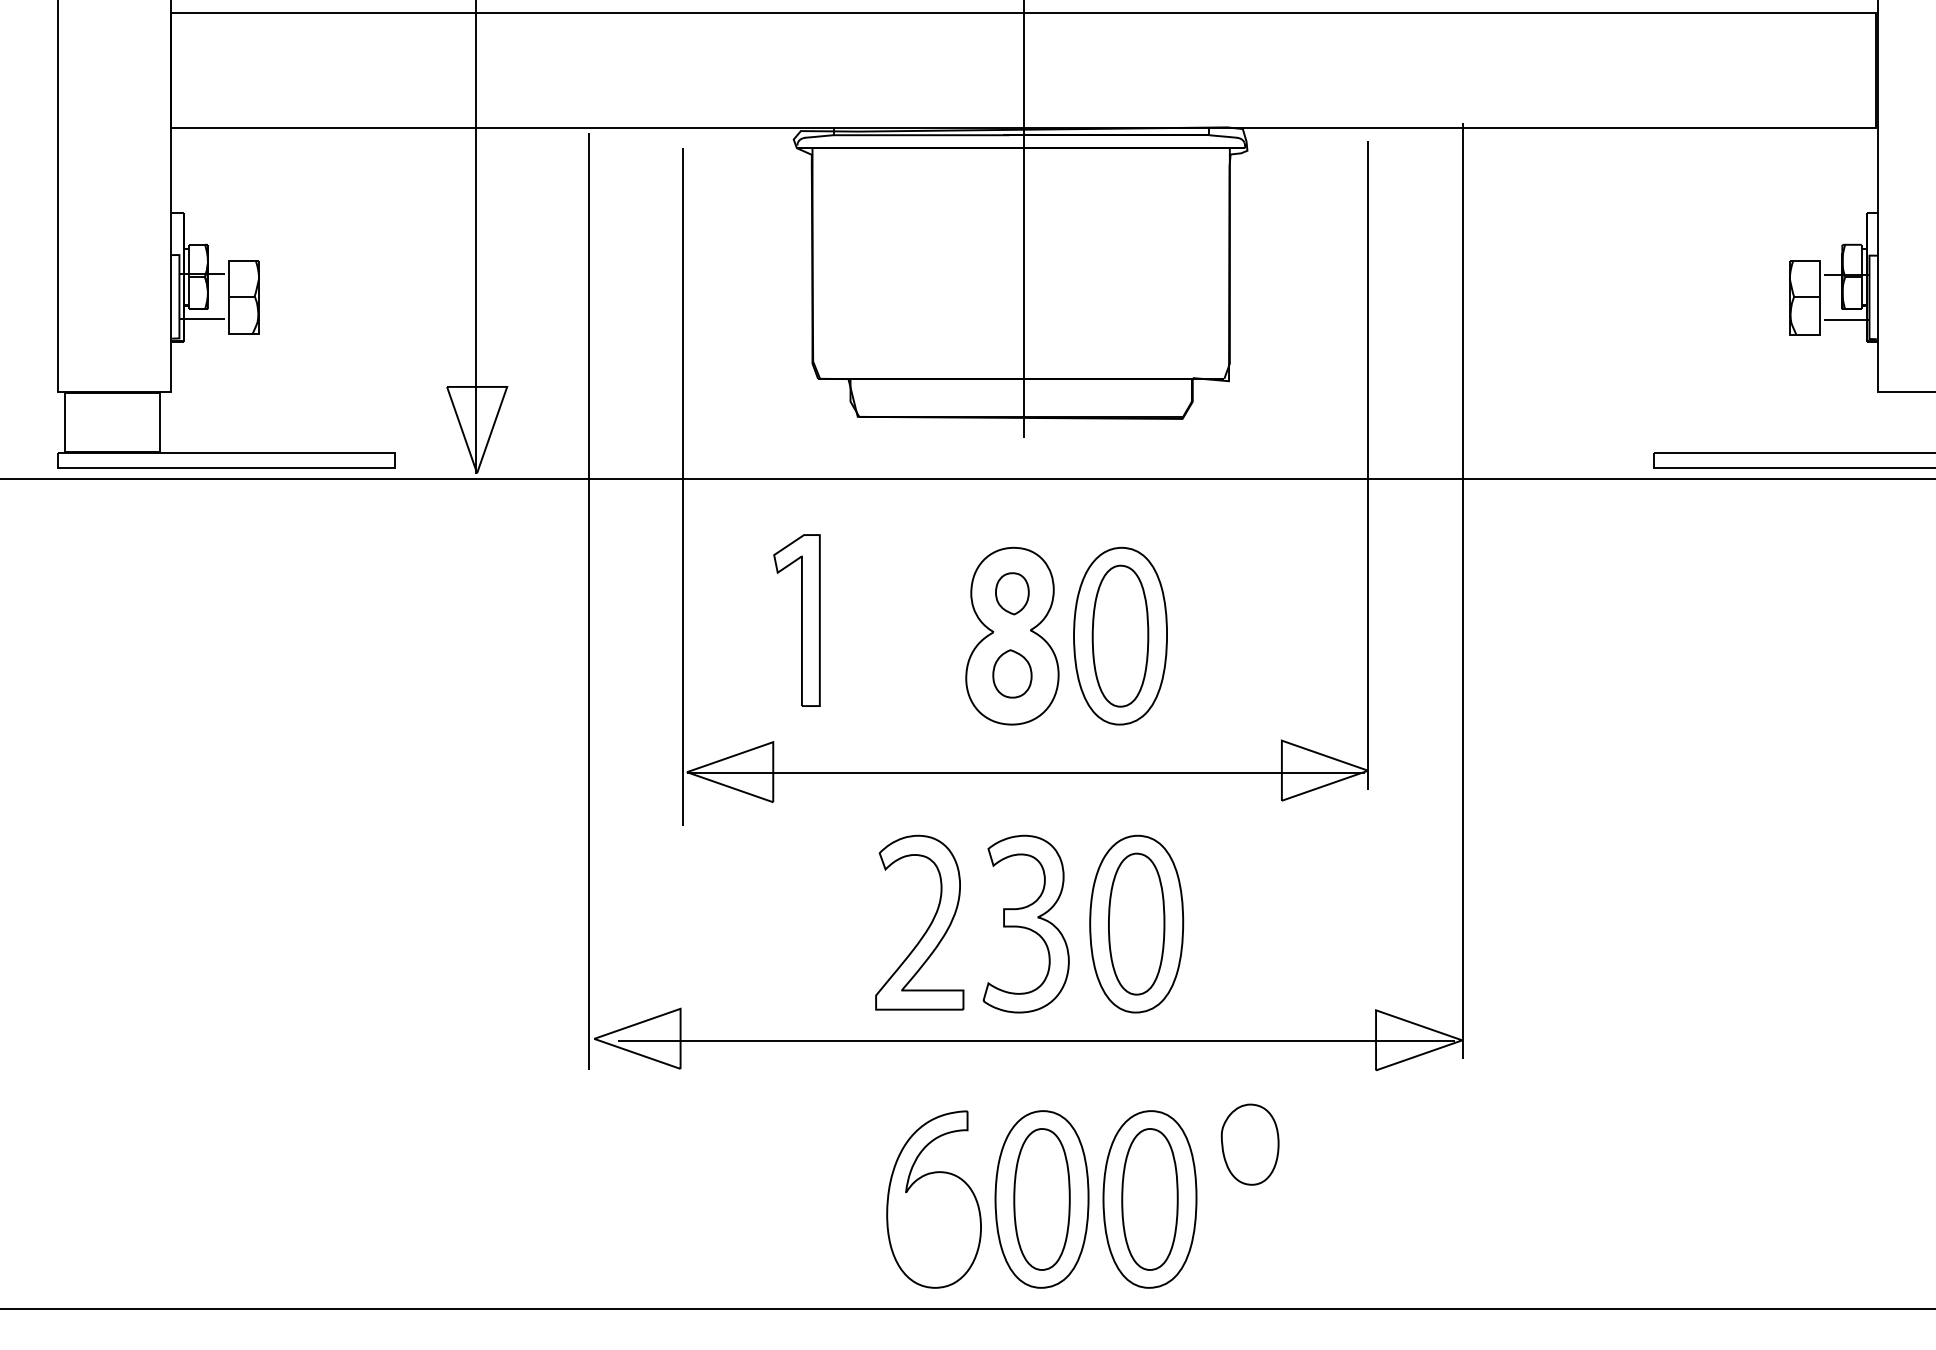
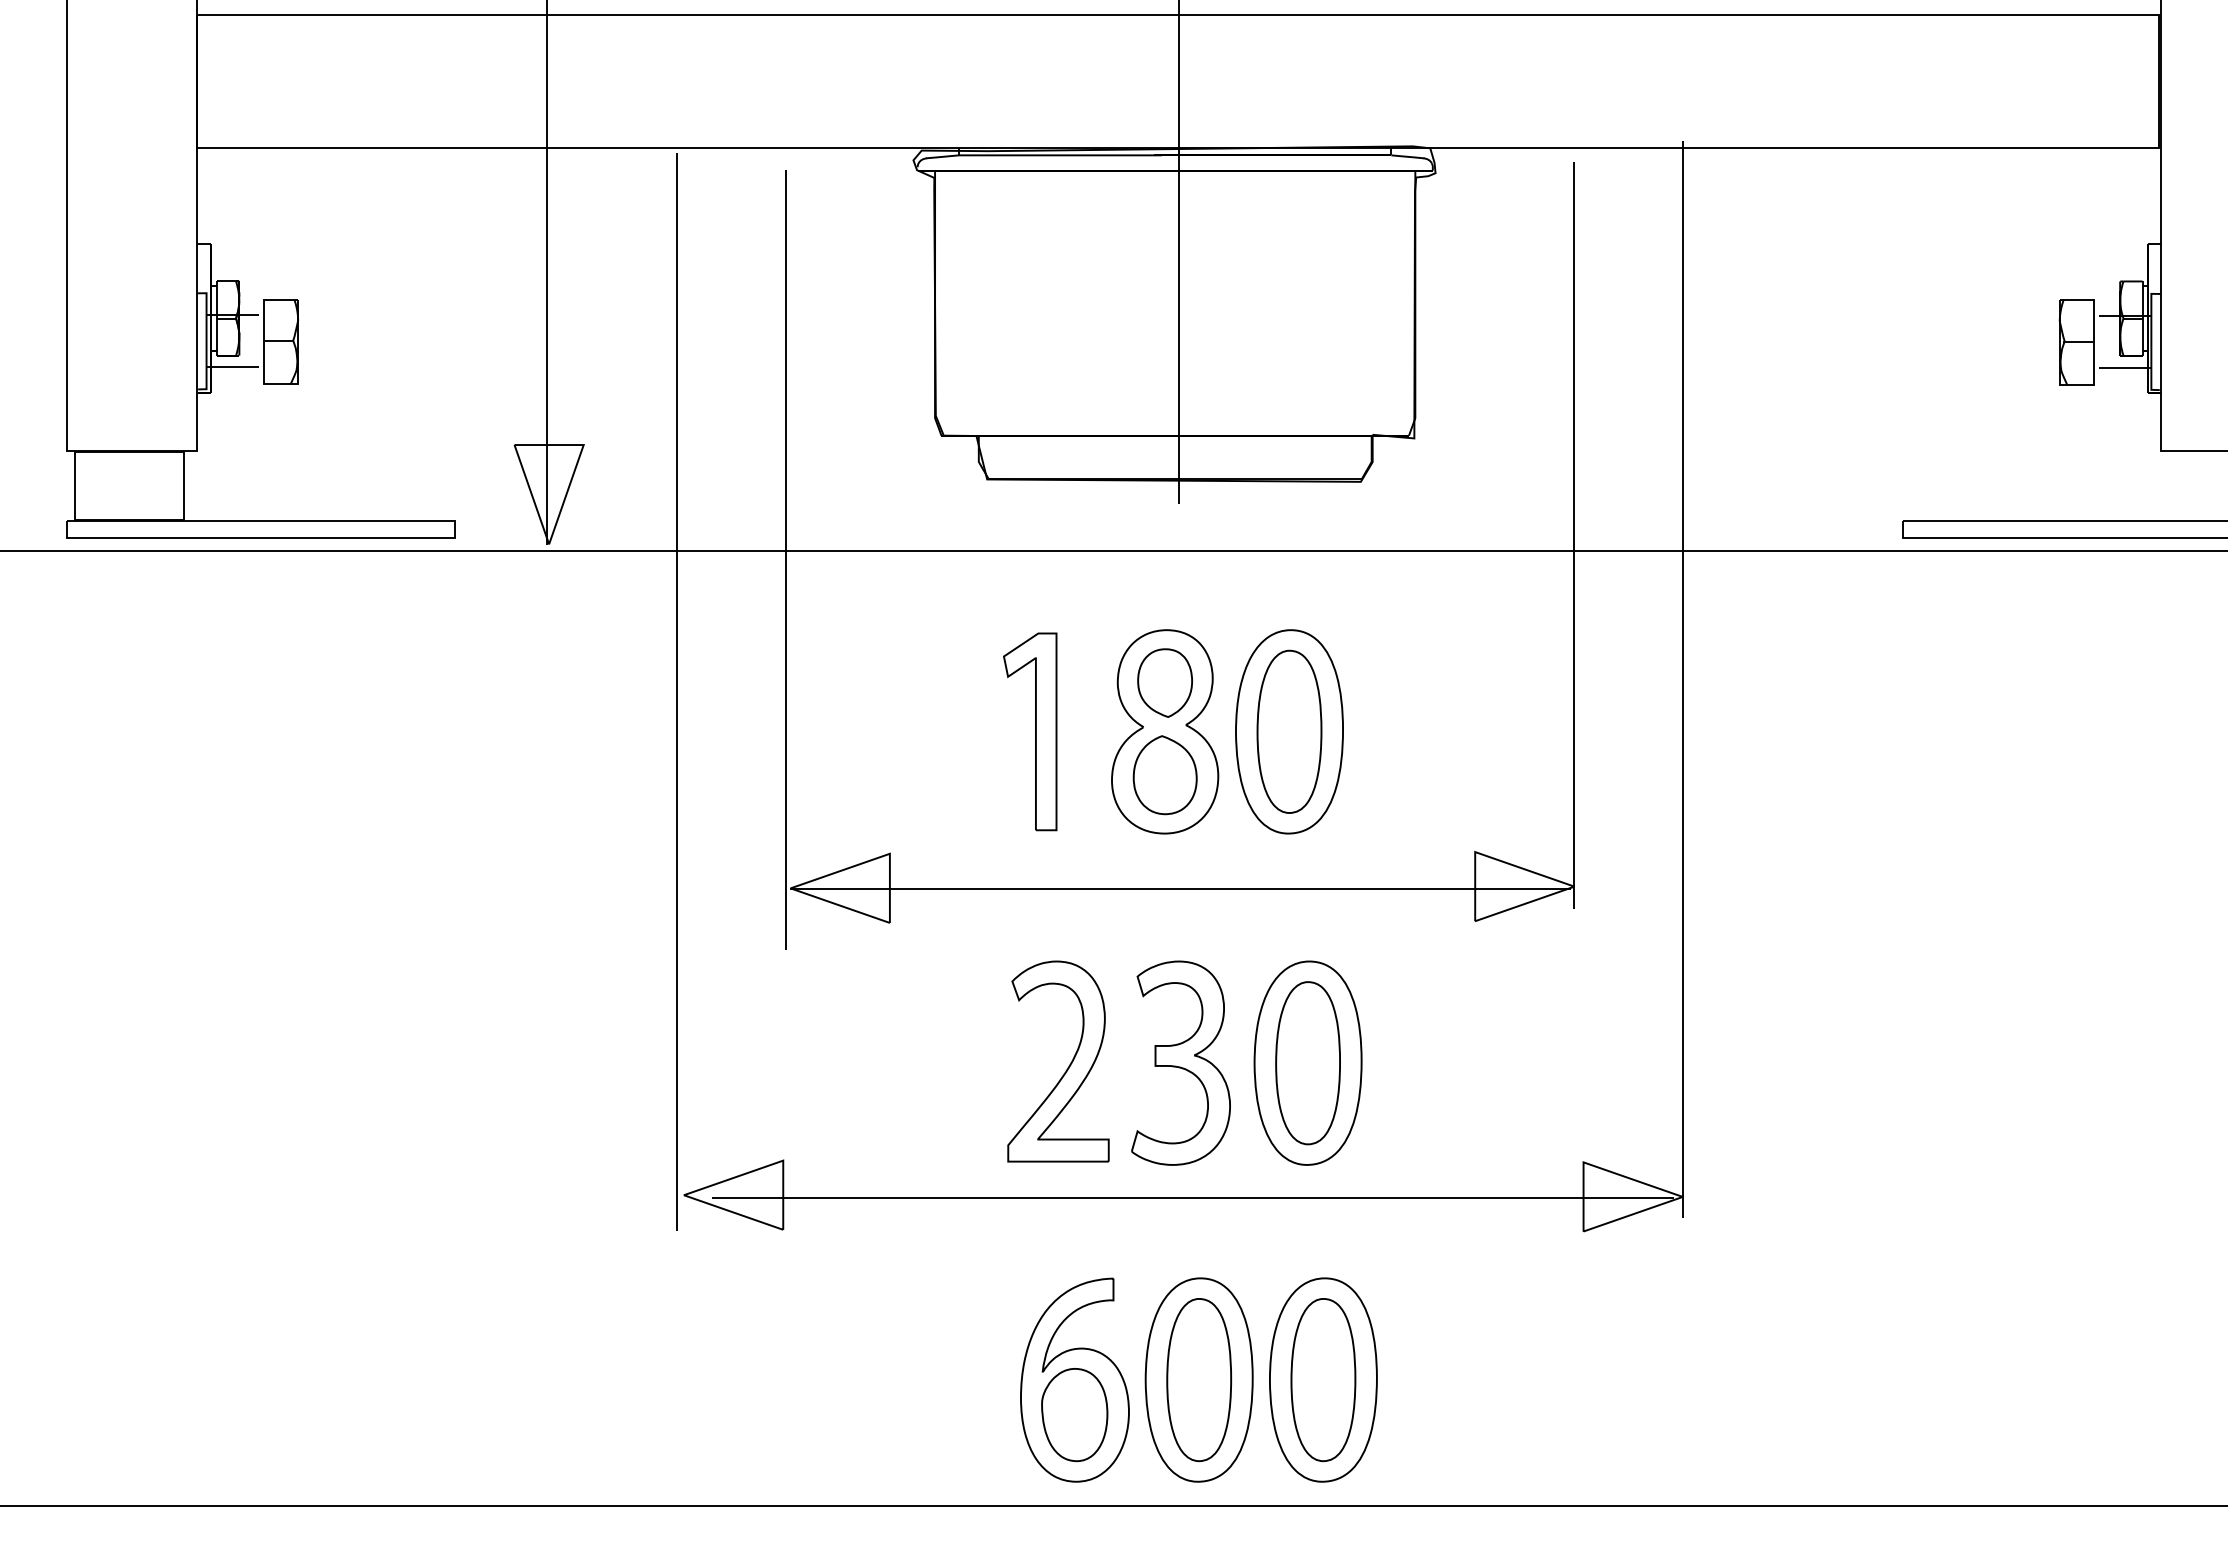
part: (1011, 593) -> (1164, 682), size x1.43
part: (797, 620) -> (1030, 731), moved
part: (1011, 674) -> (1164, 775), size x1.43
part: (1249, 1145) -> (1074, 1415), moved

